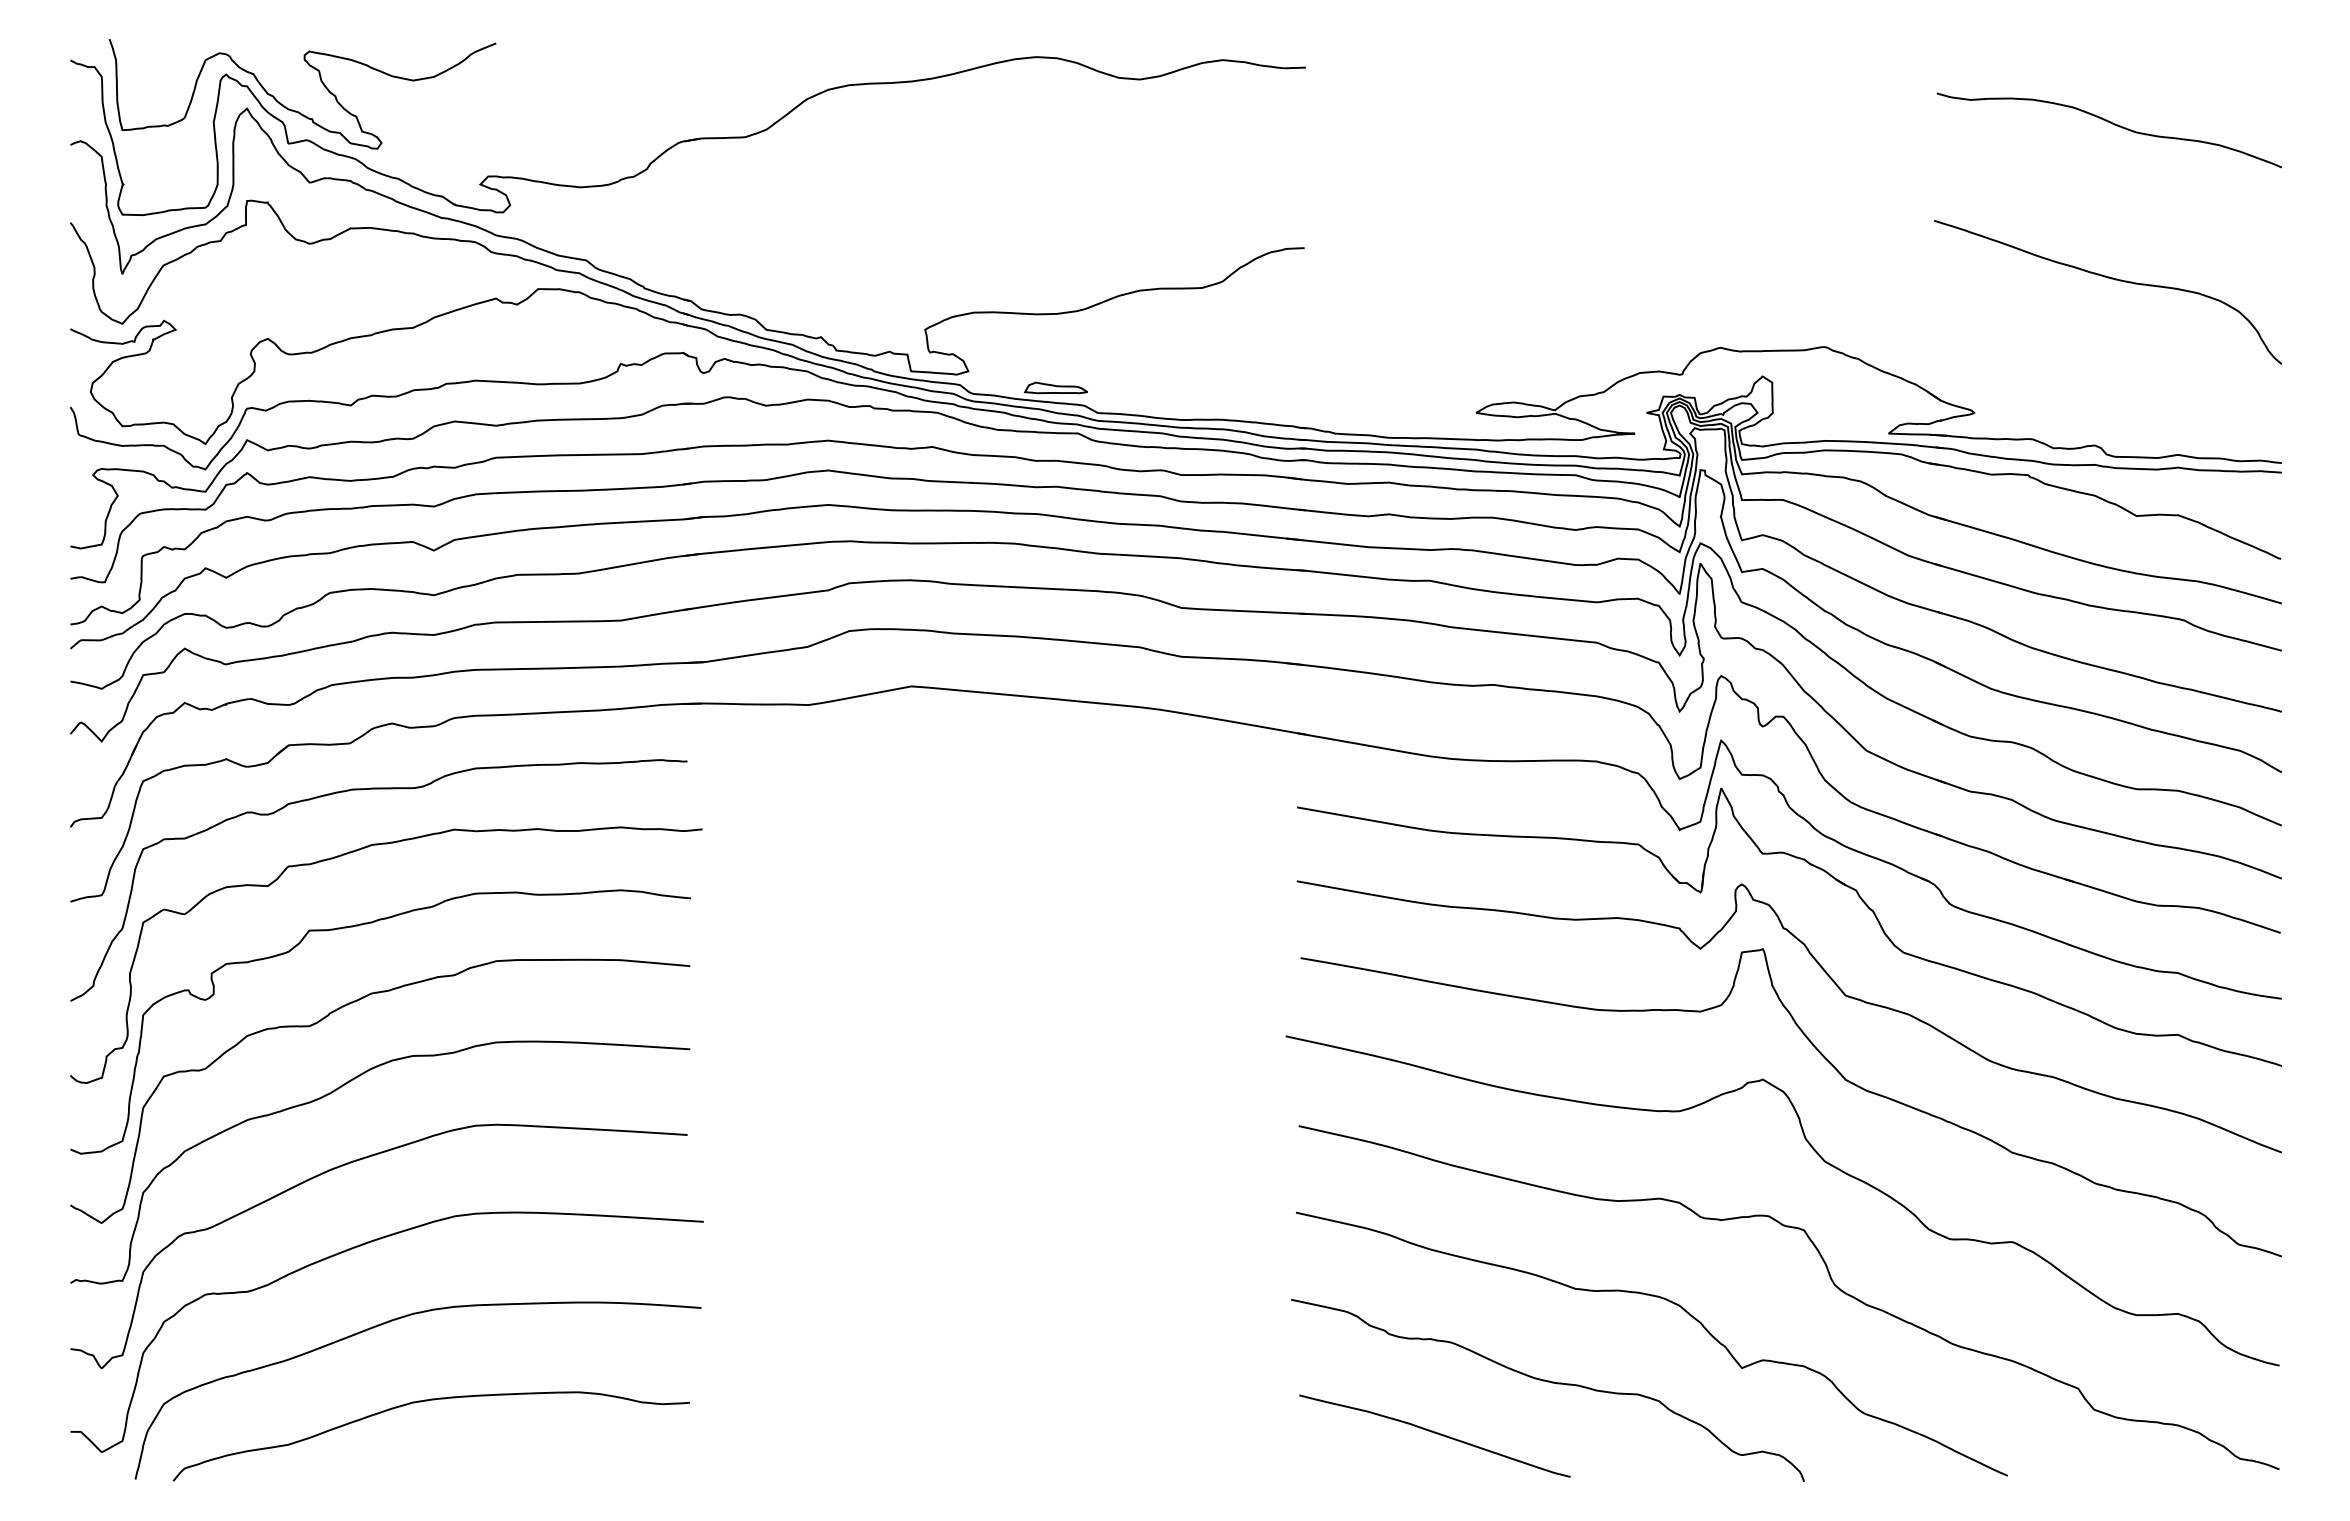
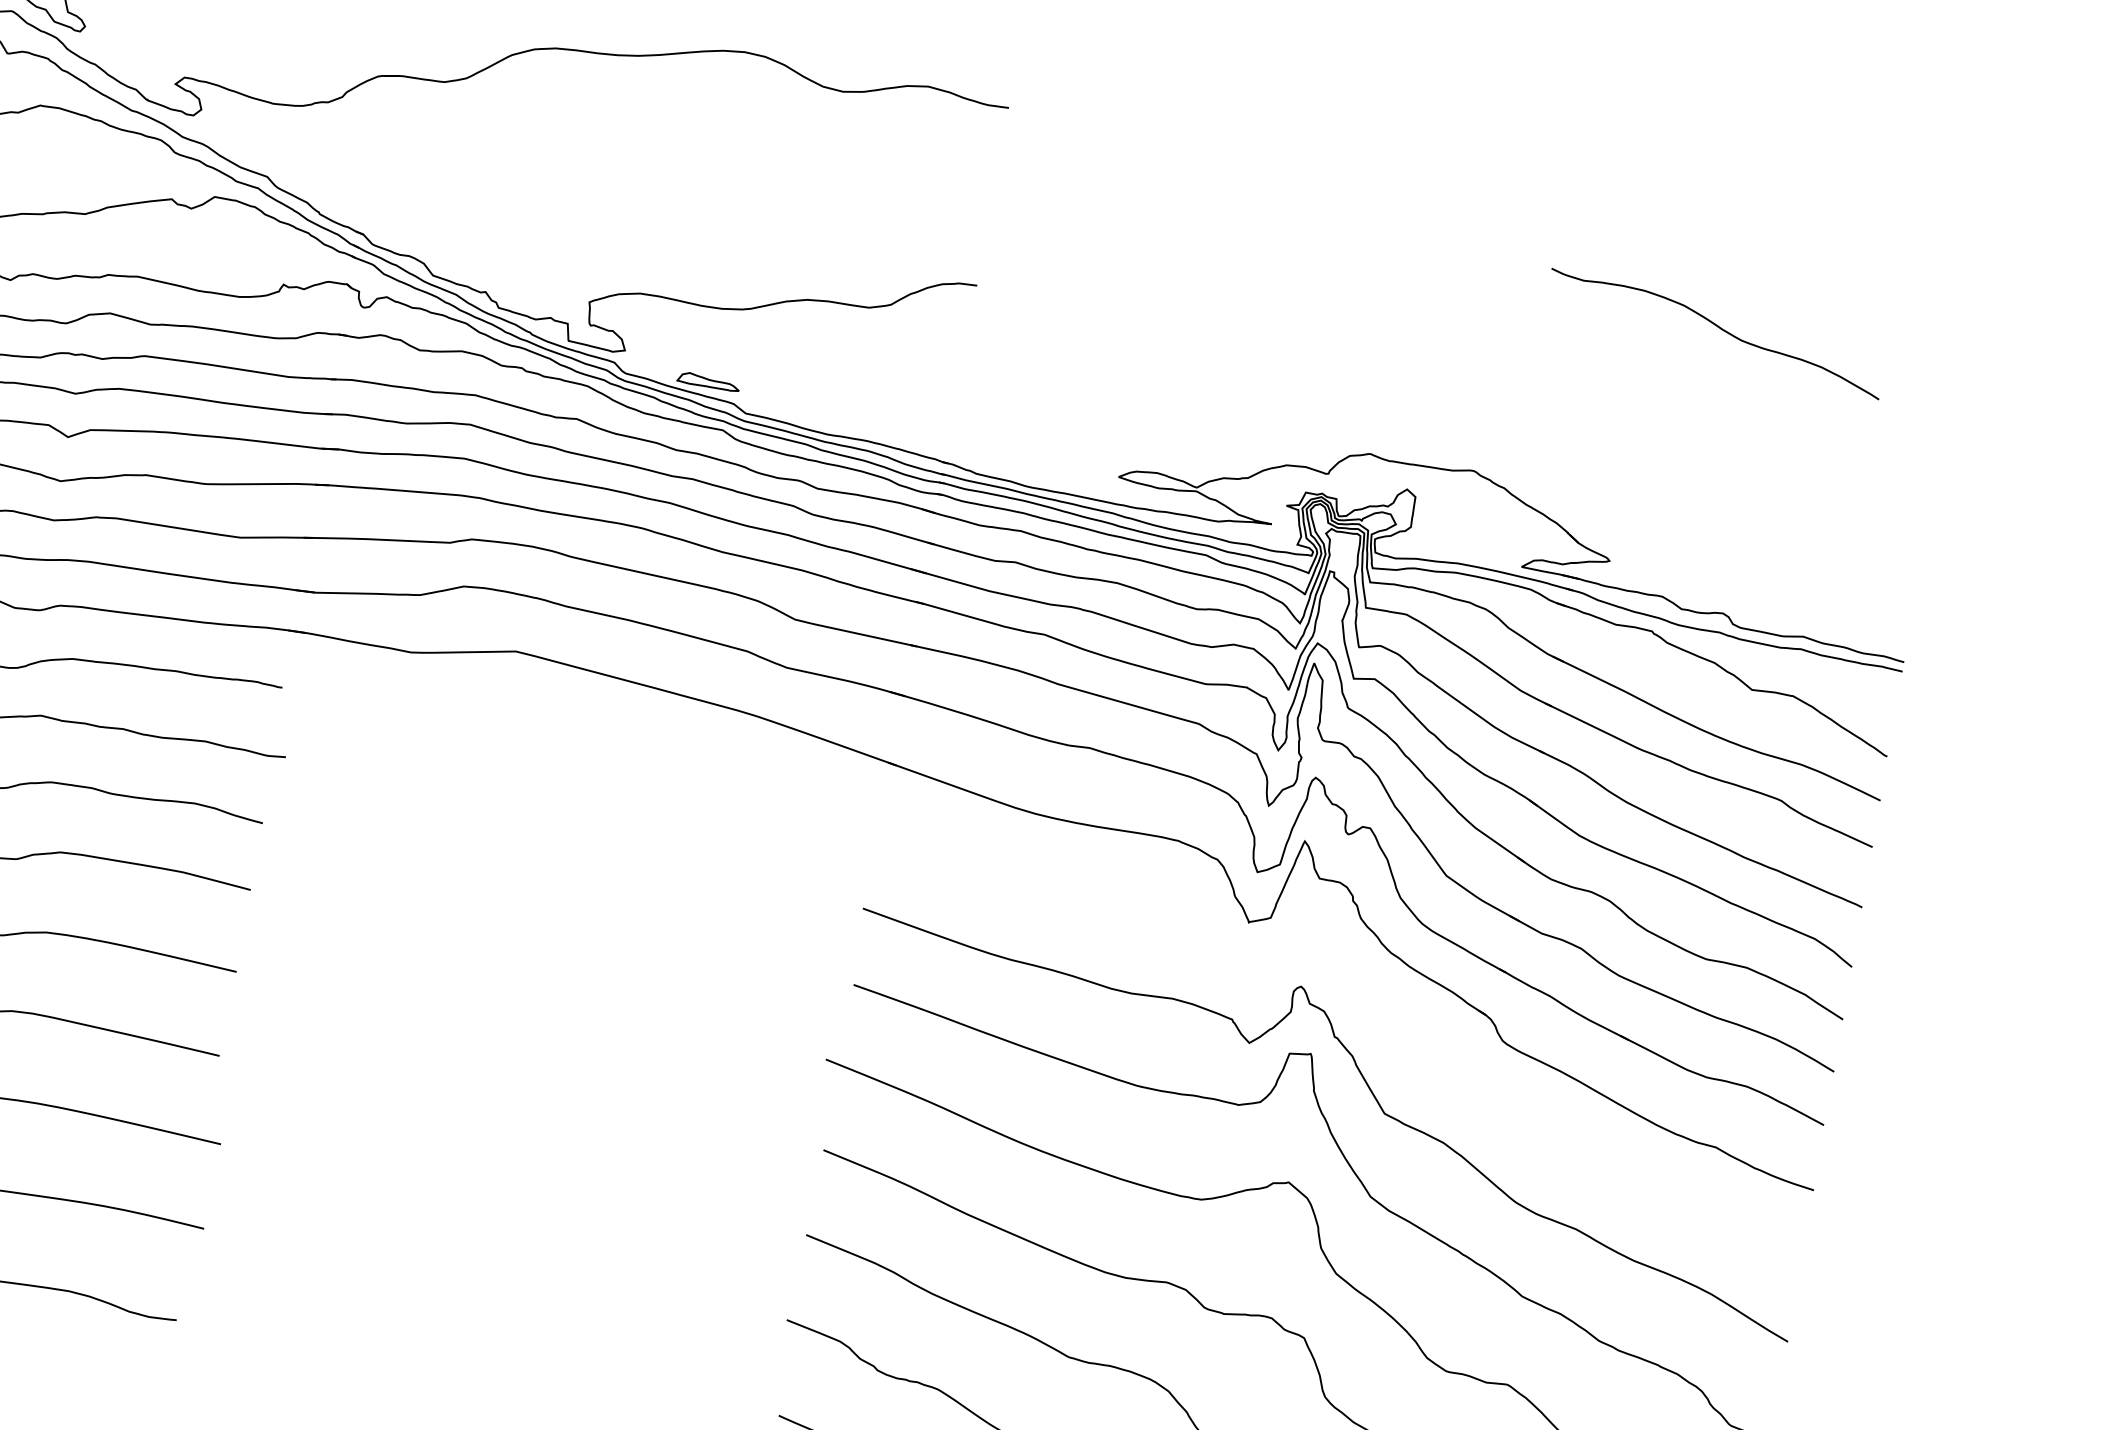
curve: (2112, 124) -> (1719, 328), moved
curve: (2111, 279) -> (1767, 452), removed
part: (1812, 866) -> (1373, 980), removed

